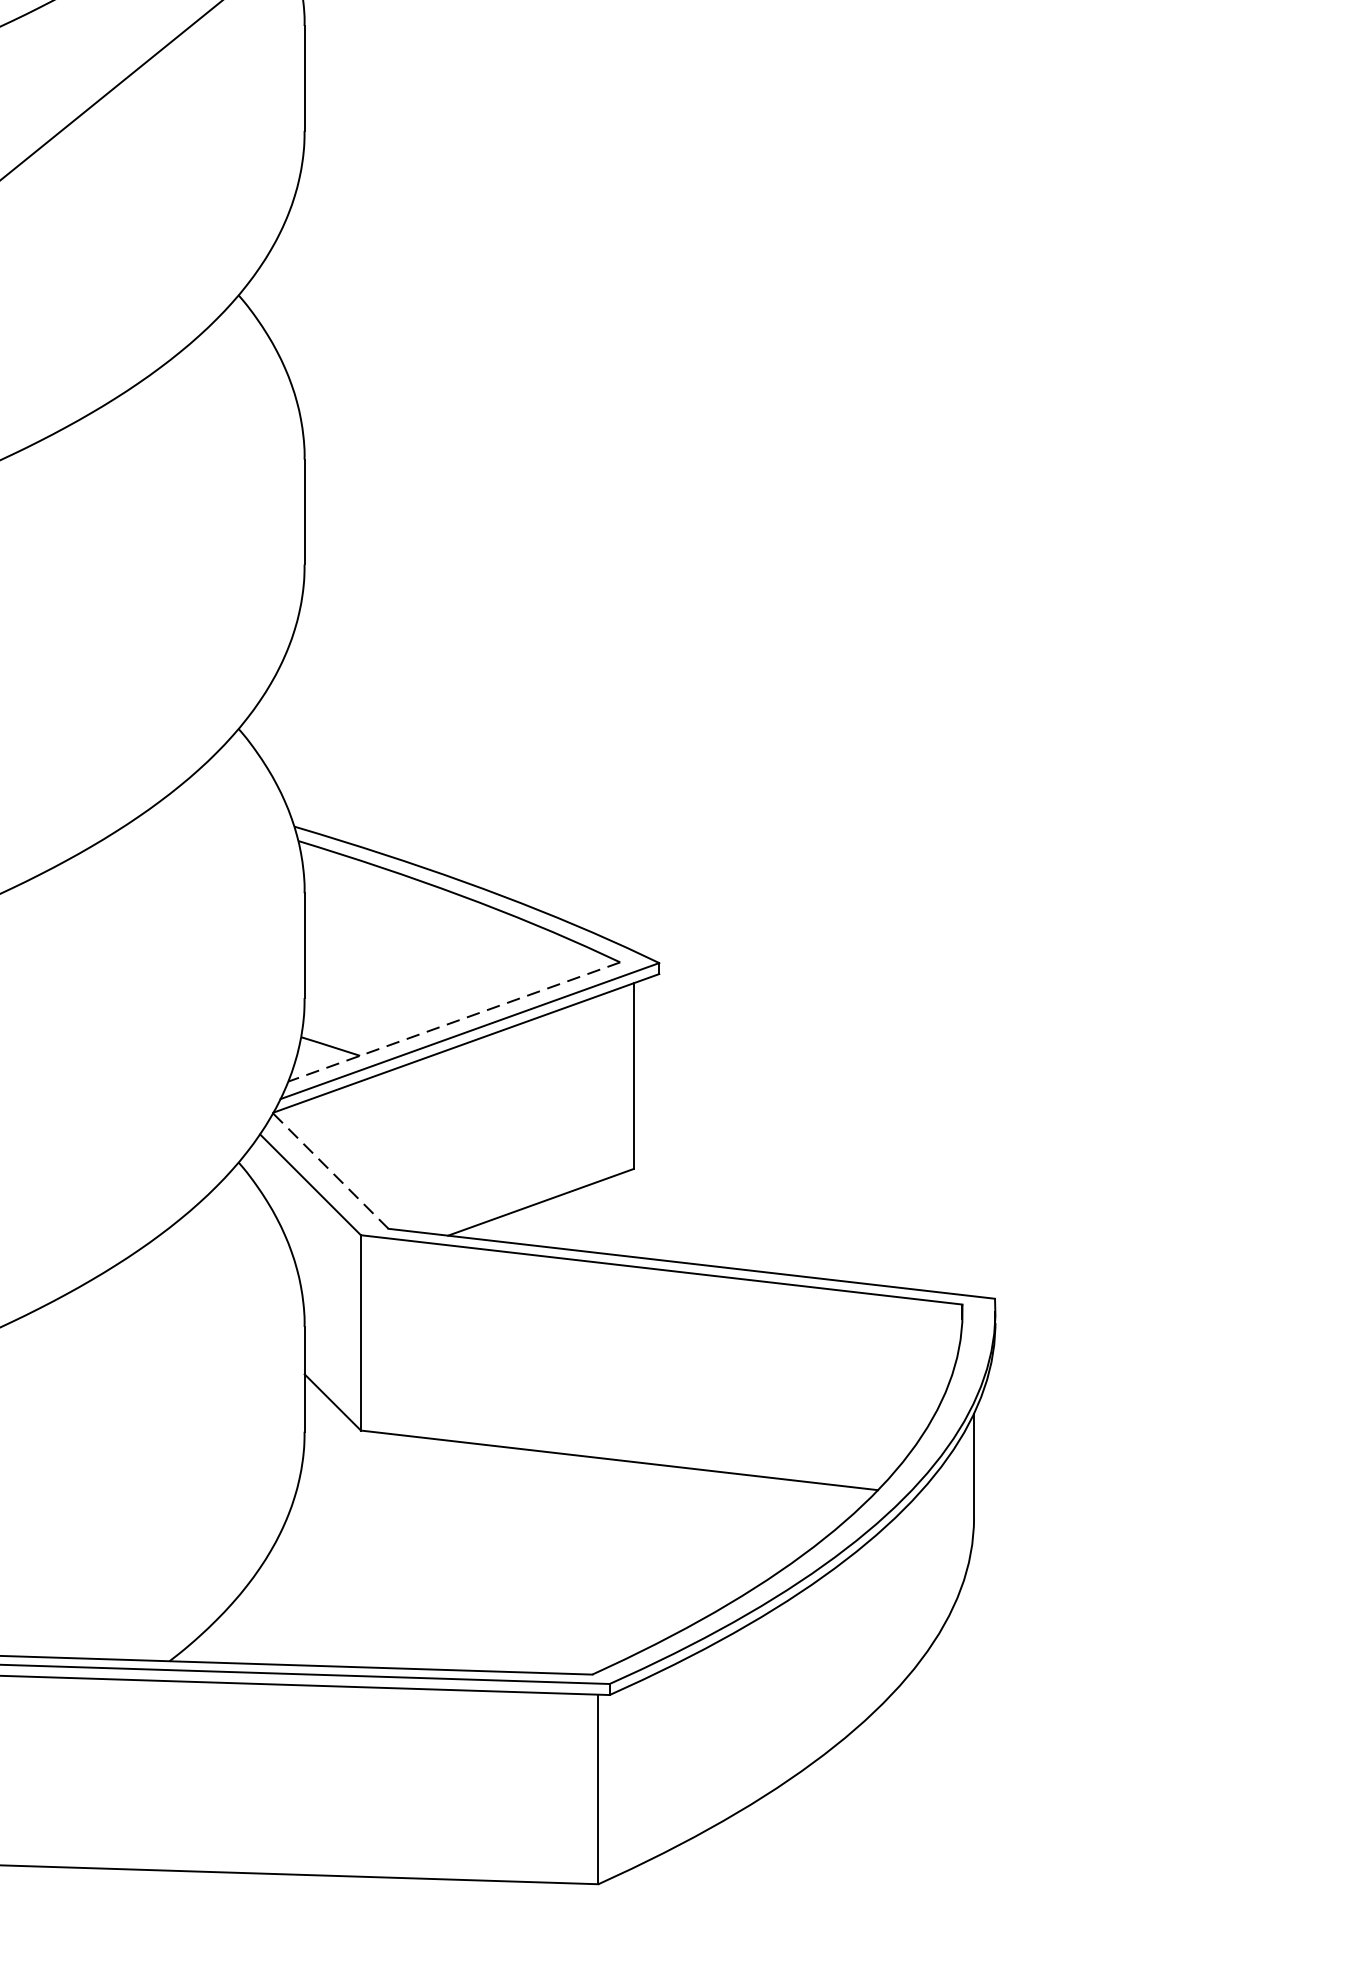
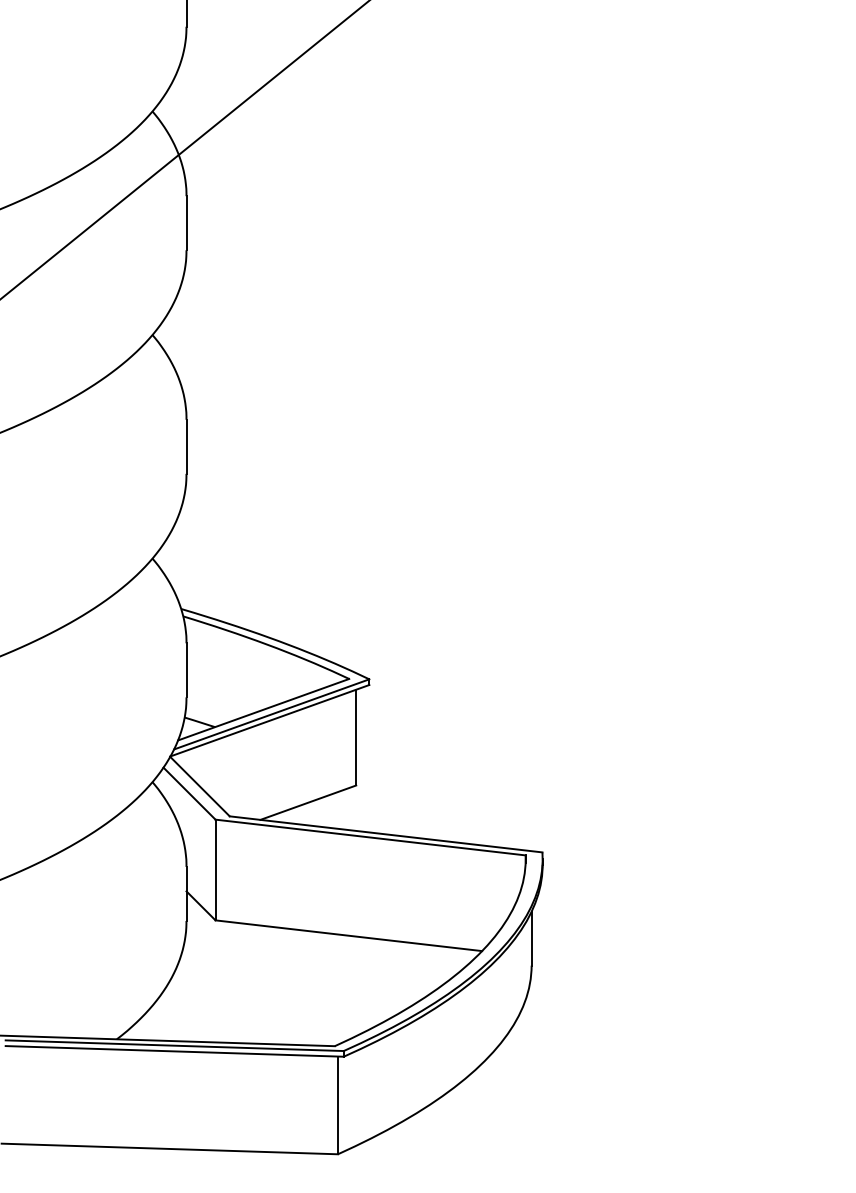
line: (453, 1021) -> (263, 709), dashed -> solid
line: (329, 1170) -> (199, 786), dashed -> solid

